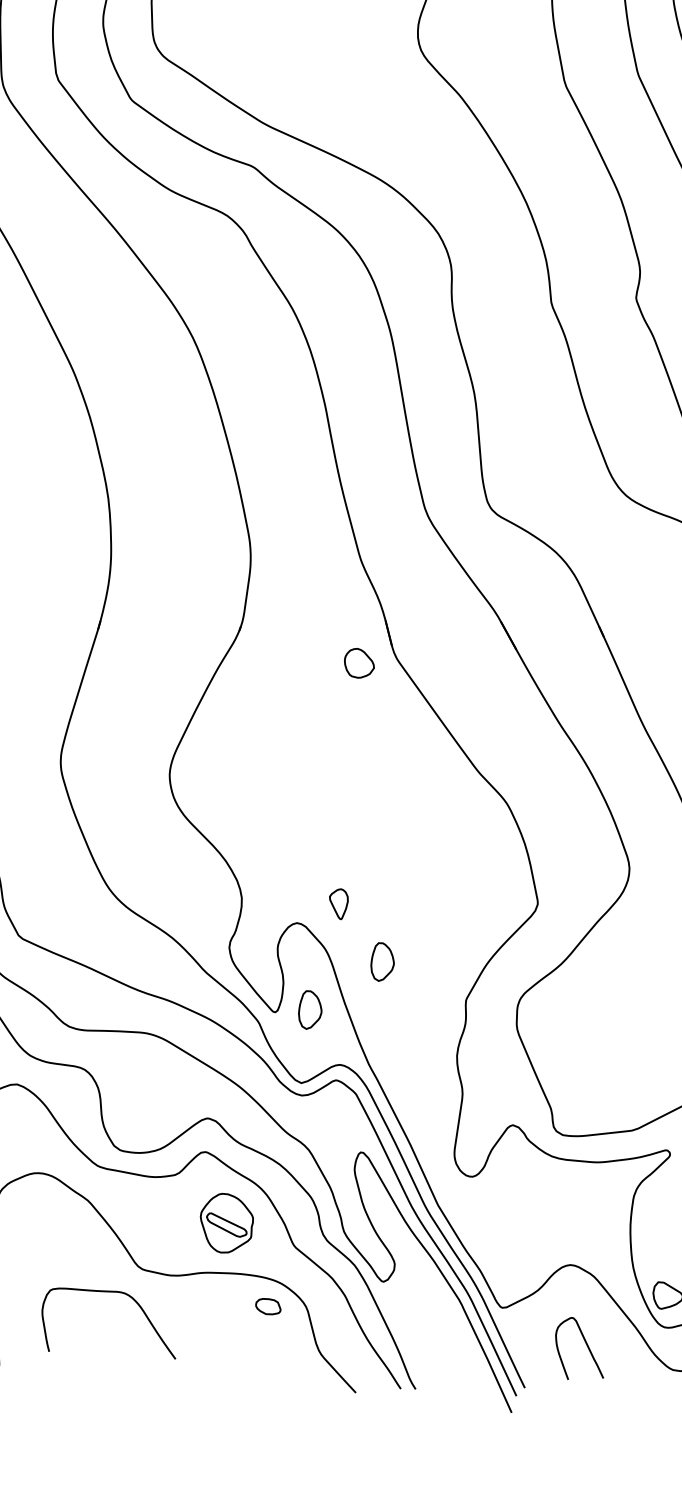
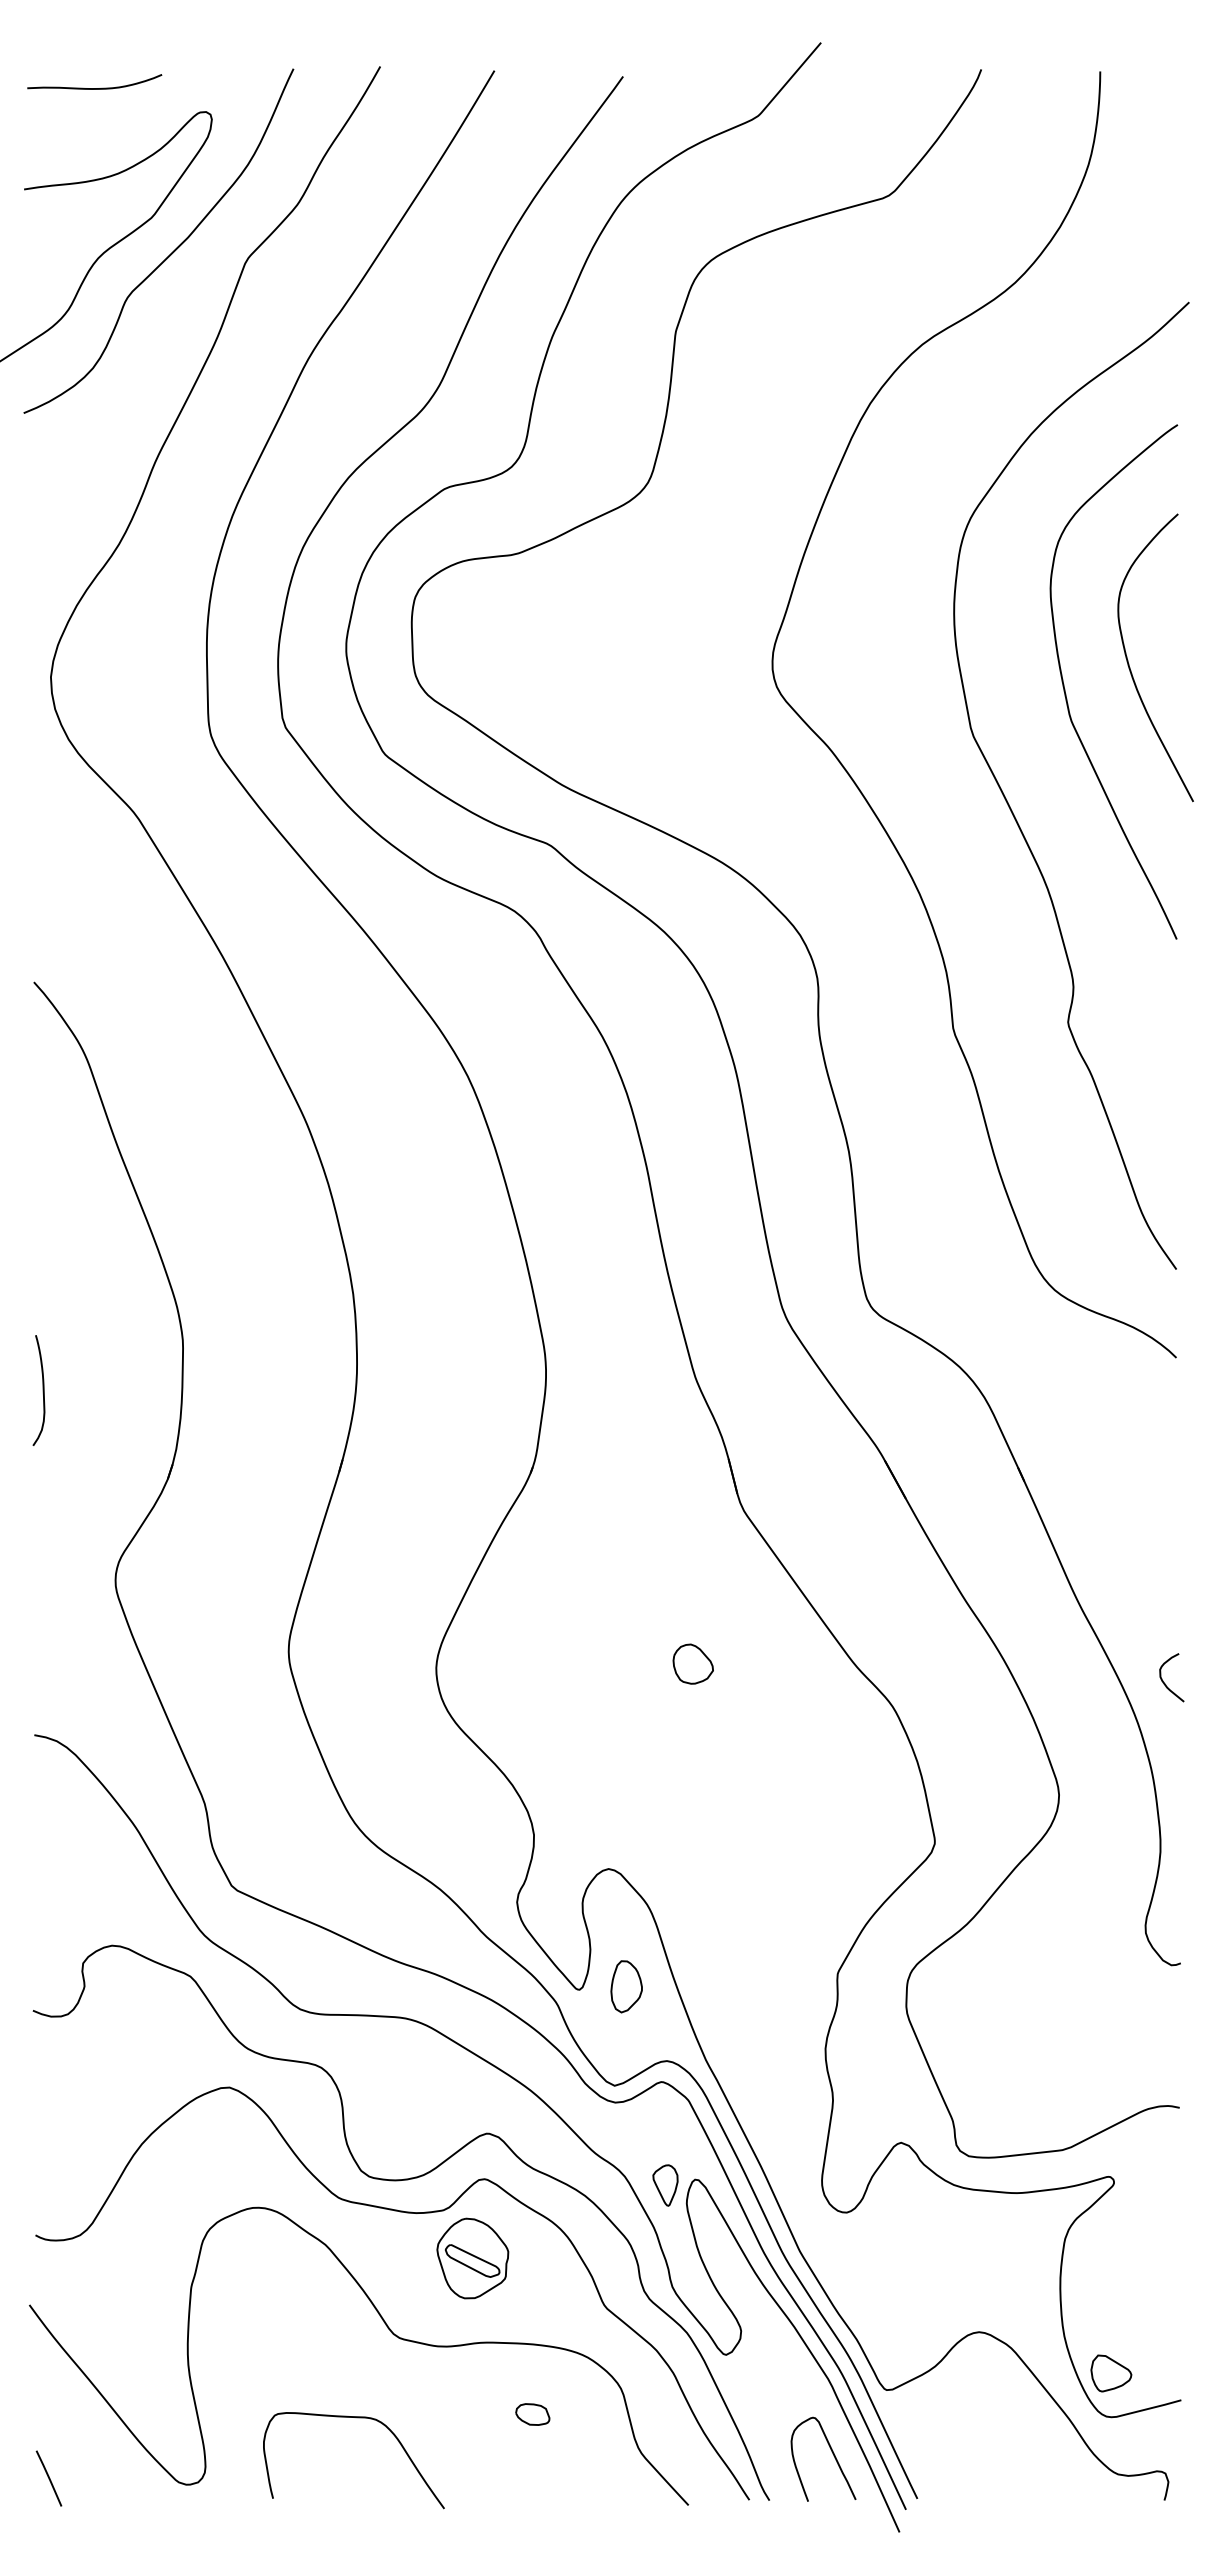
part: (358, 662) -> (692, 1663), moved
part: (338, 904) -> (665, 2185), moved
part: (382, 961) -> (724, 1921), removed
part: (226, 1223) -> (472, 2258), moved
curve: (110, 1292) -> (356, 2418), moved
part: (268, 1306) -> (532, 2414), moved
curve: (586, 1345) -> (832, 2454), moved

